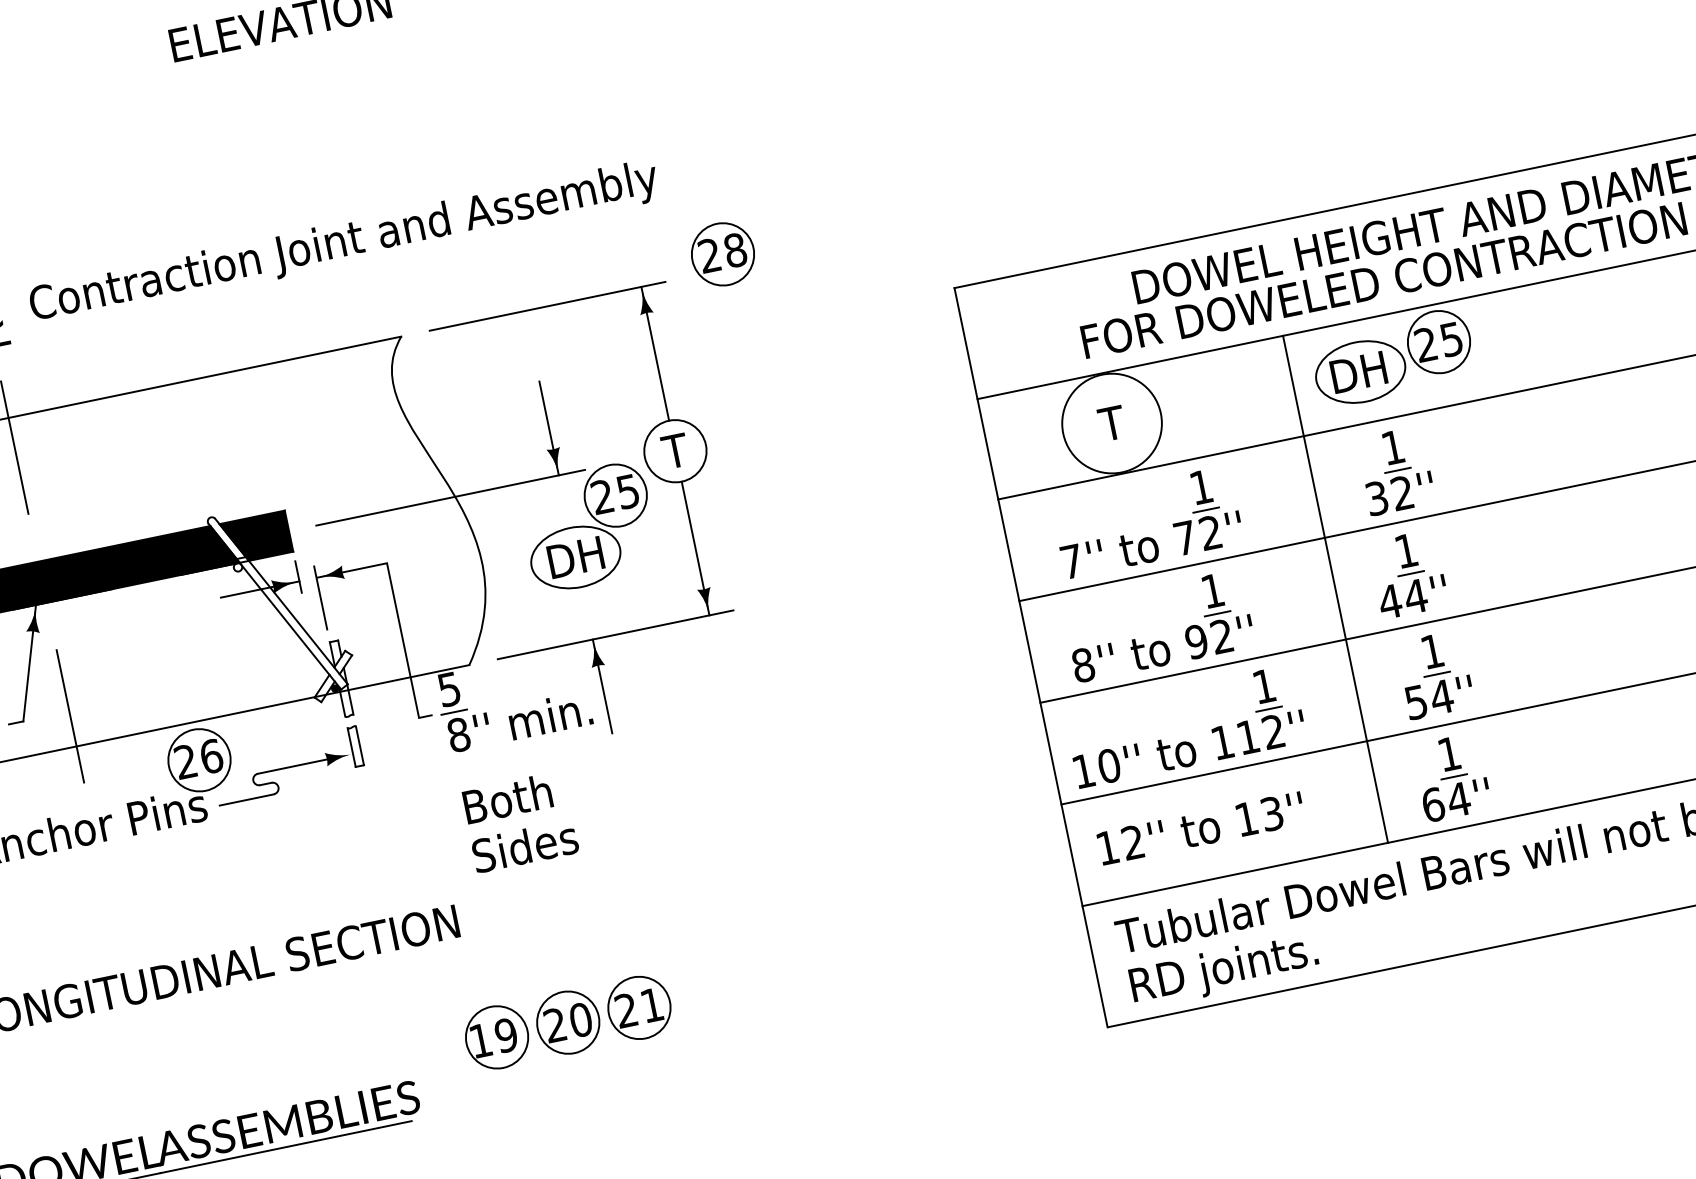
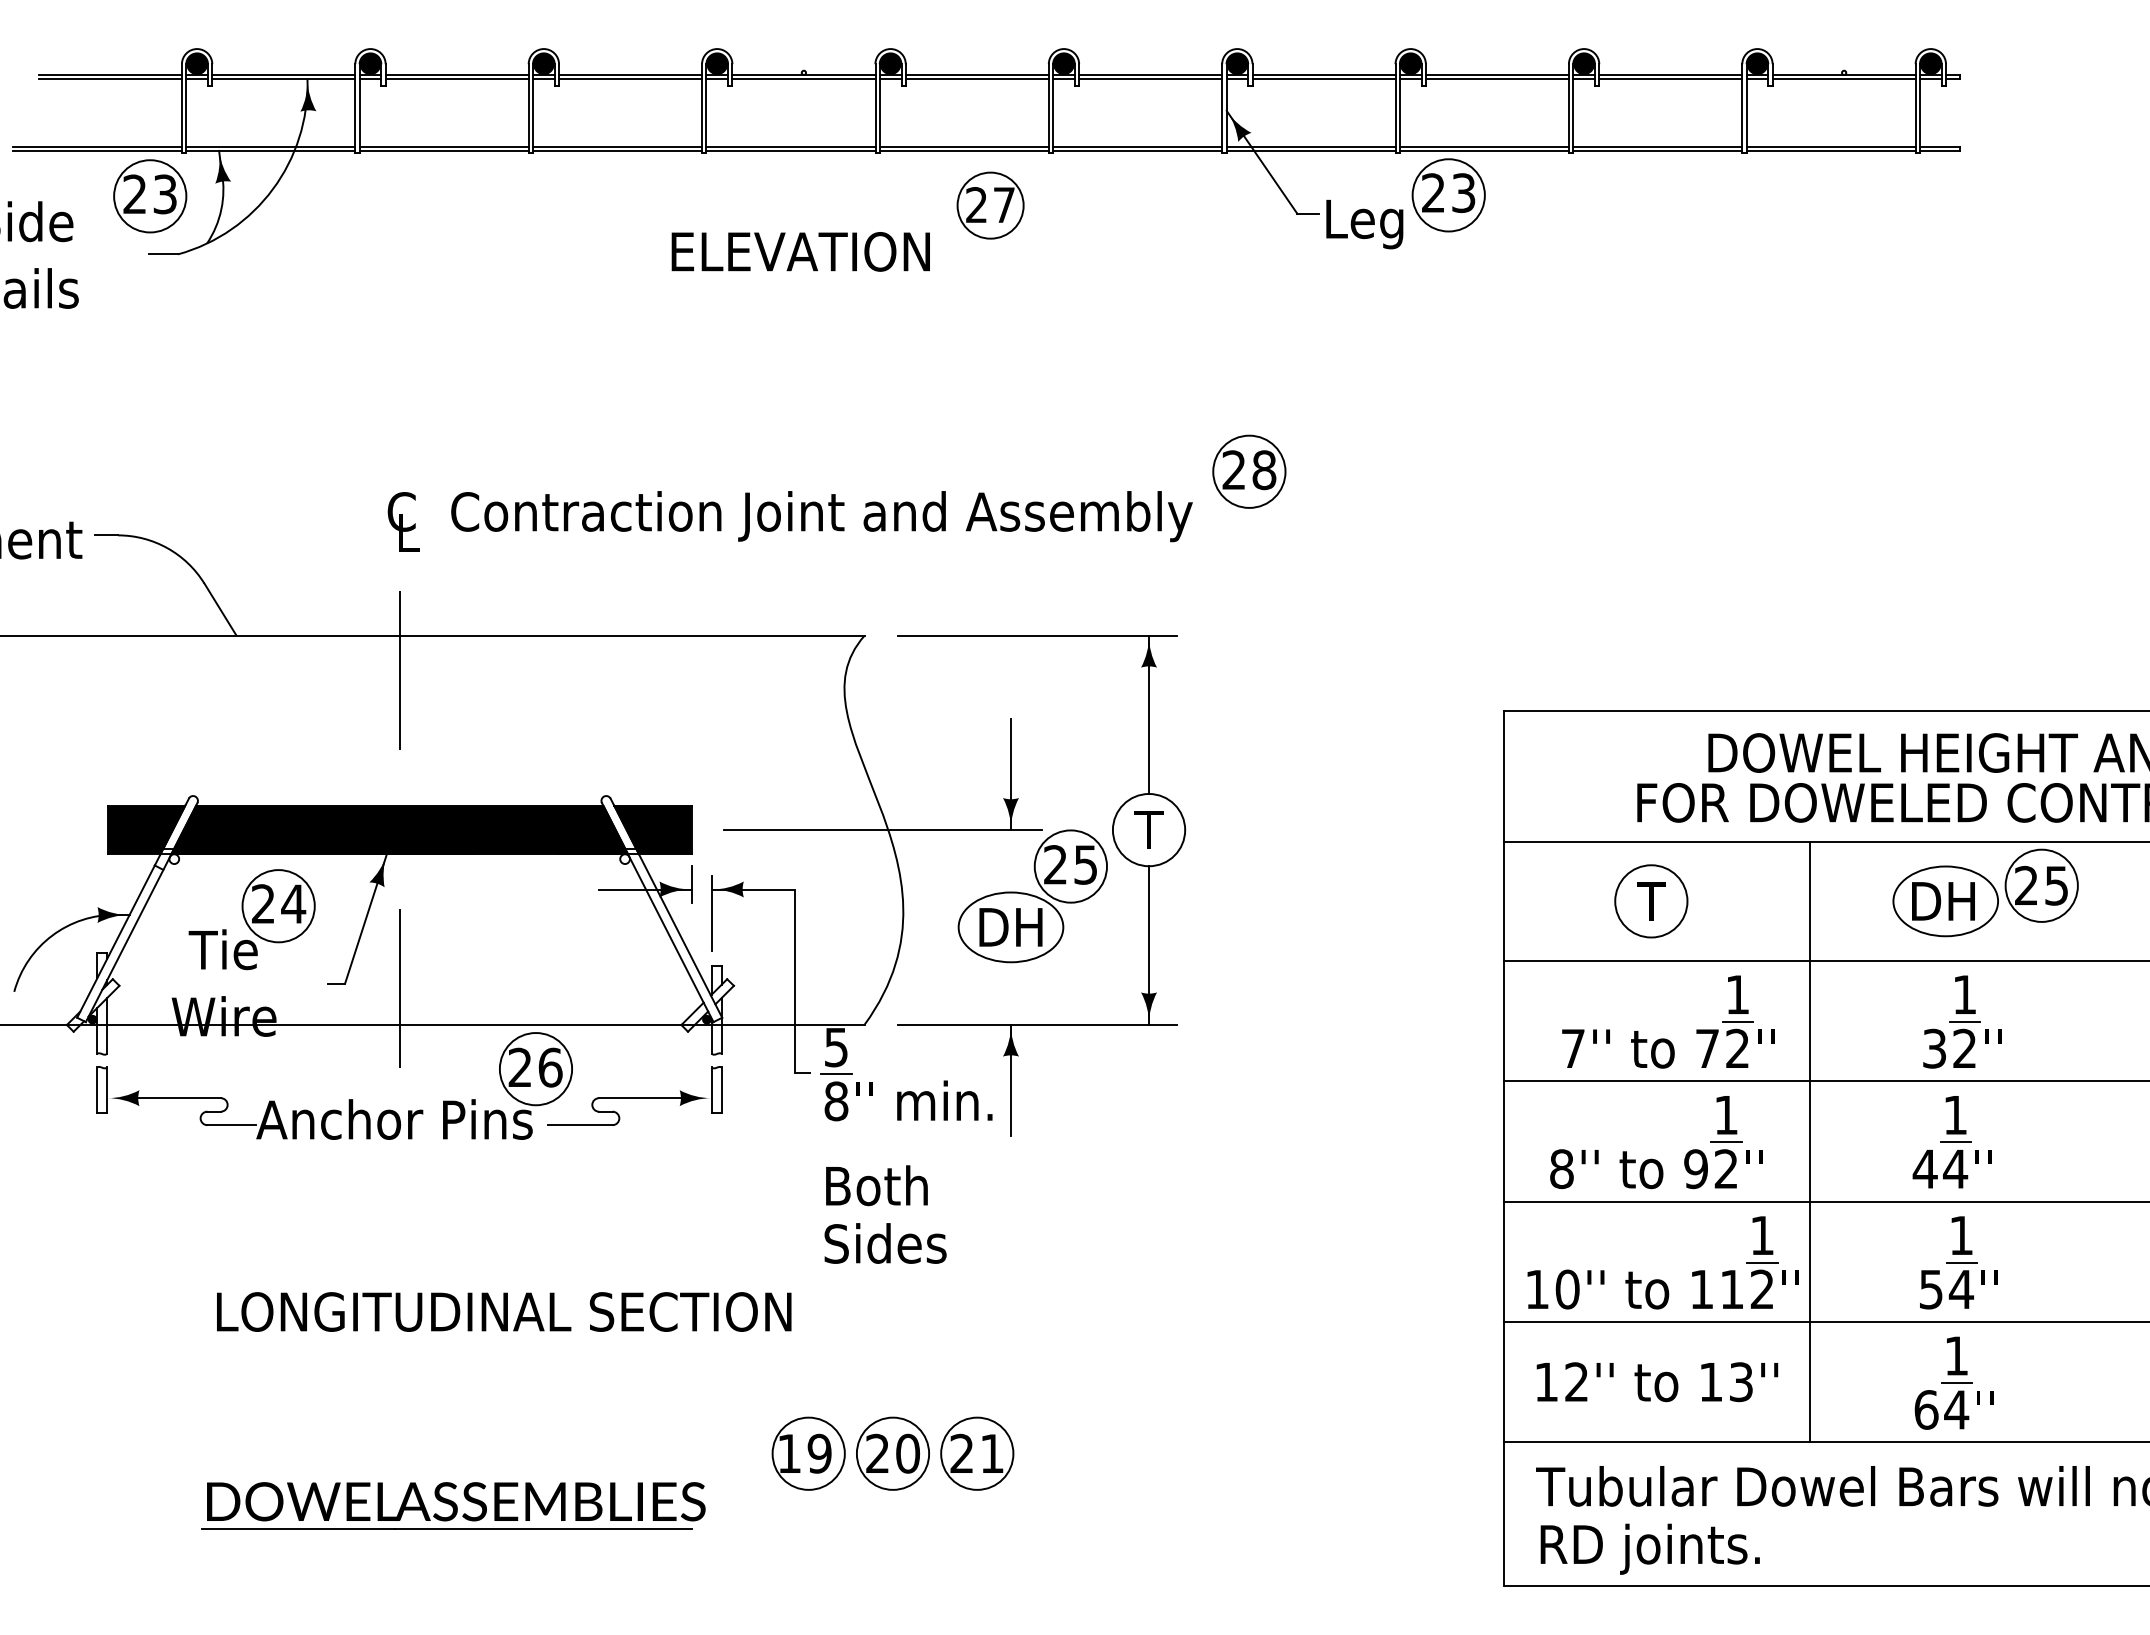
part: (723, 254) -> (1249, 471), moved
circle: (1112, 423) -> (1651, 901), size x0.62
line: (1335, 588) -> (1810, 1141), moved

